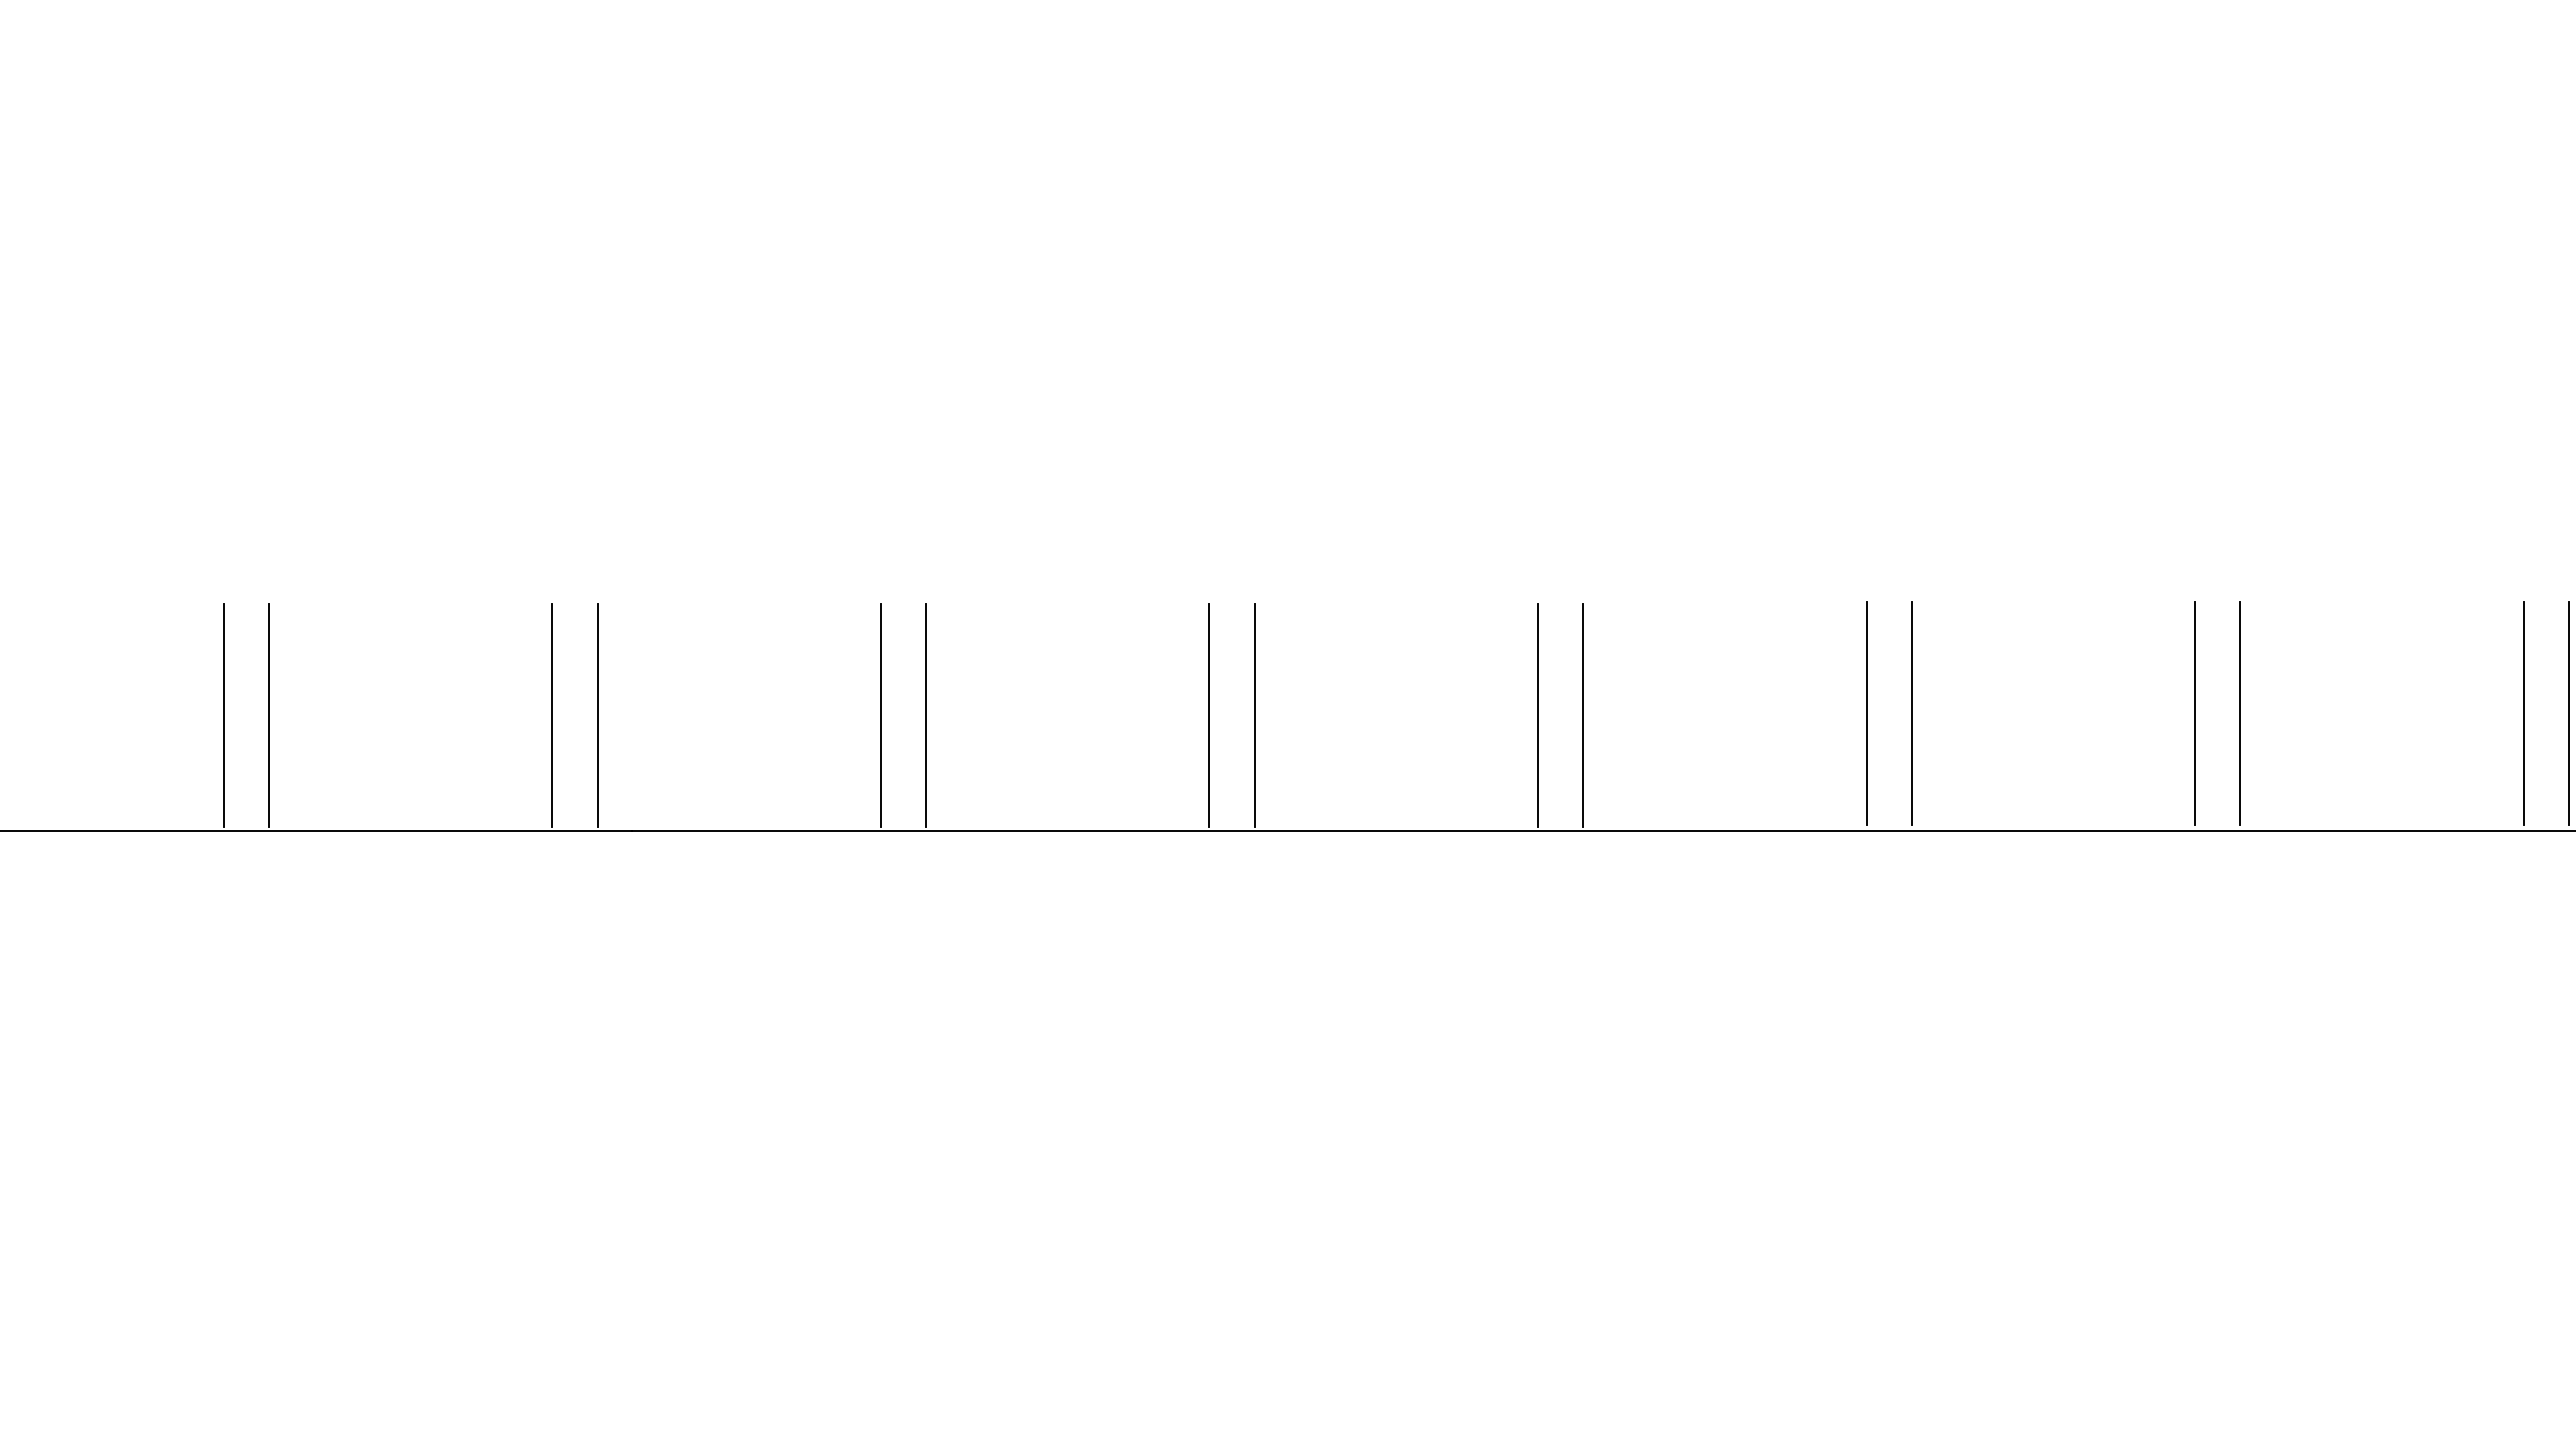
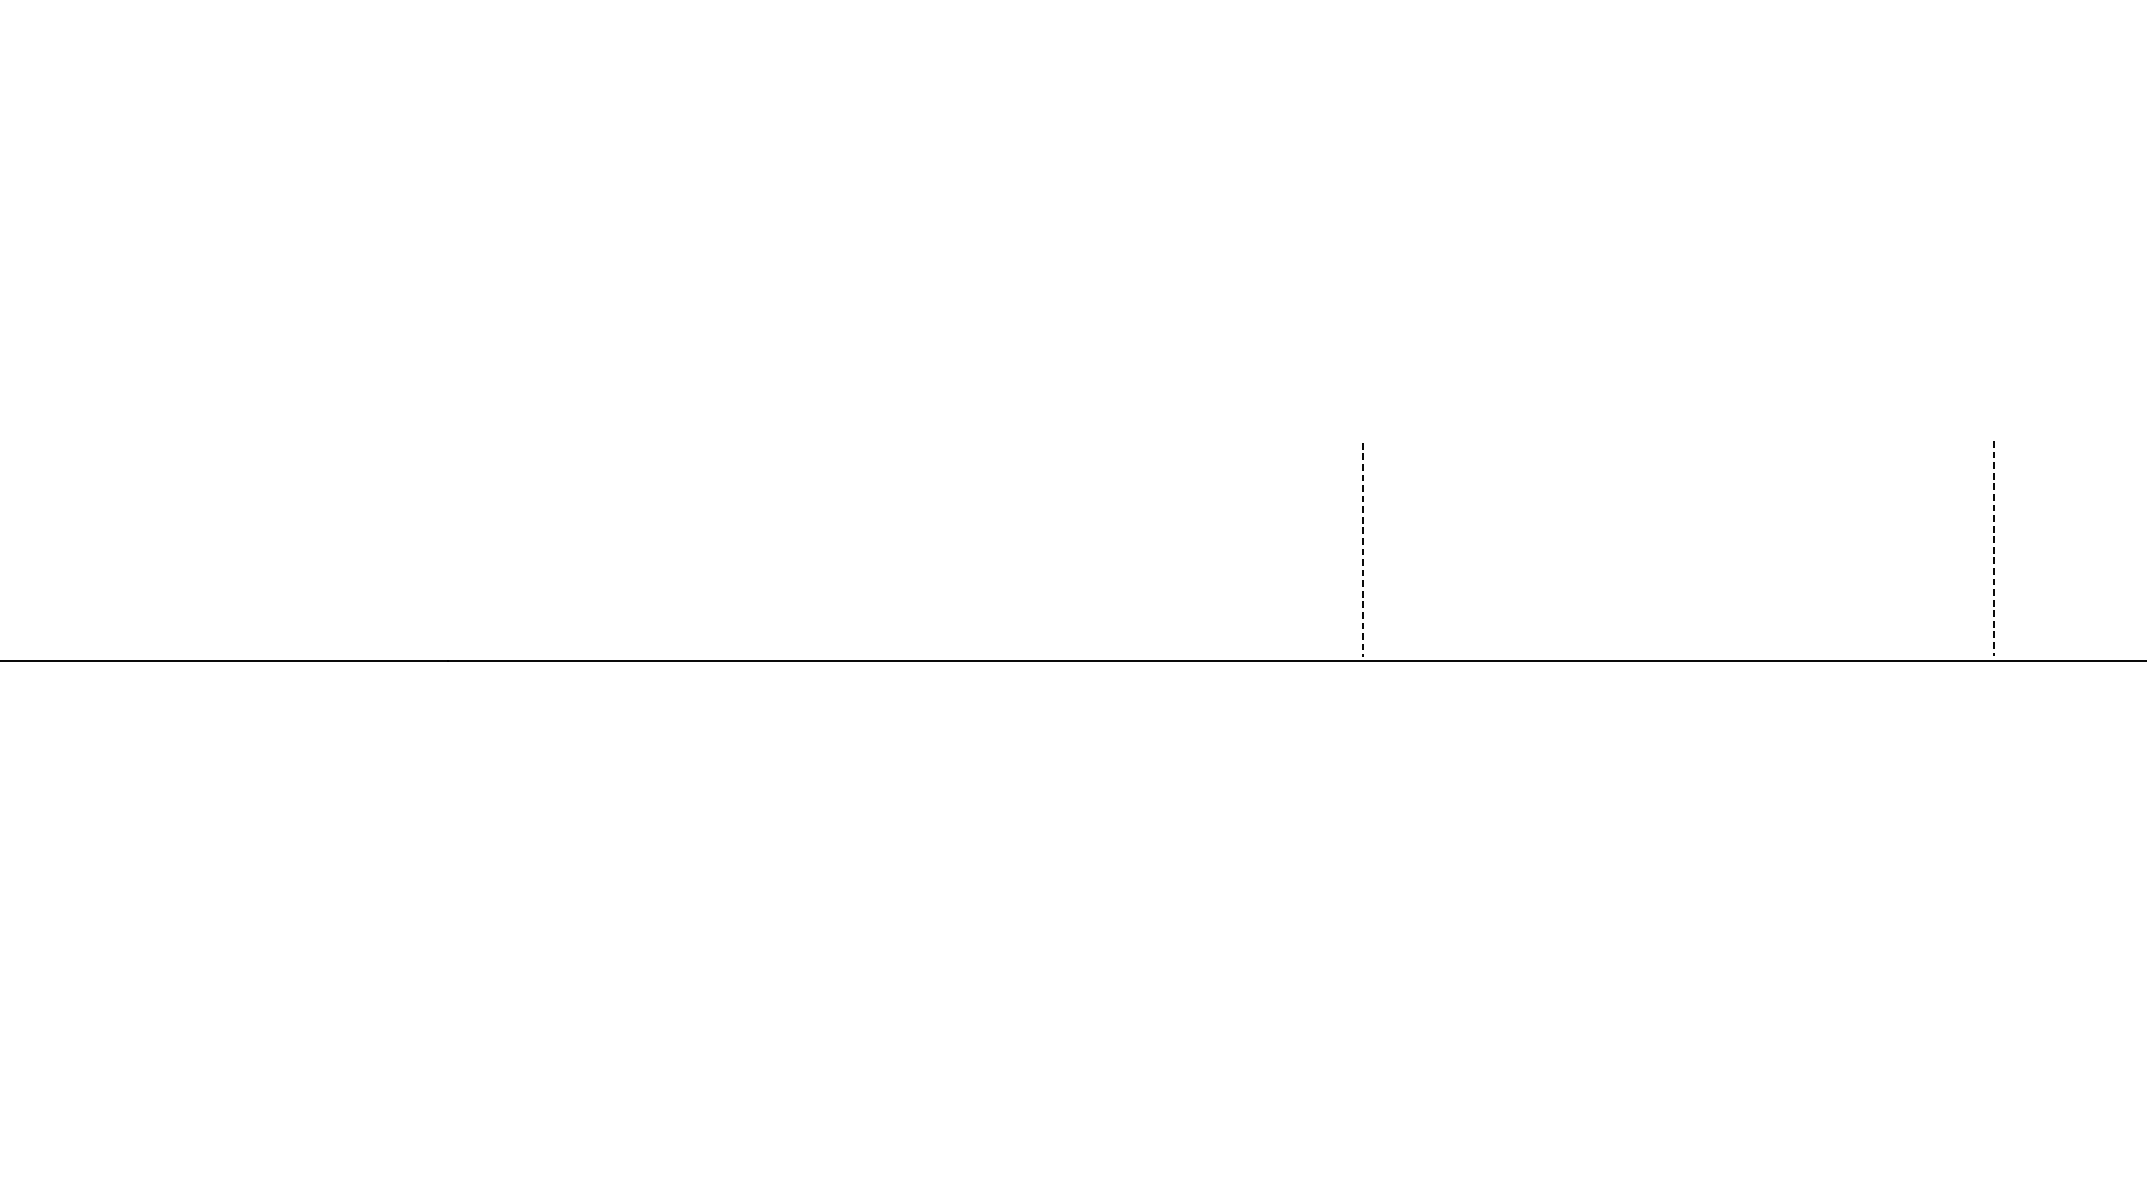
line: (1866, 713) -> (1635, 548), removed
line: (1911, 713) -> (1678, 548), removed
line: (2195, 713) -> (1951, 548), removed
line: (2240, 713) -> (1994, 548), solid -> dashed
line: (223, 715) -> (56, 550), removed
line: (269, 715) -> (100, 550), removed
line: (552, 715) -> (372, 550), removed
line: (597, 715) -> (415, 550), removed
line: (880, 715) -> (687, 550), removed
line: (926, 715) -> (731, 550), removed
line: (1209, 715) -> (1003, 550), removed
line: (1254, 715) -> (1046, 550), removed
line: (1538, 715) -> (1319, 550), removed
line: (1583, 715) -> (1363, 550), solid -> dashed

